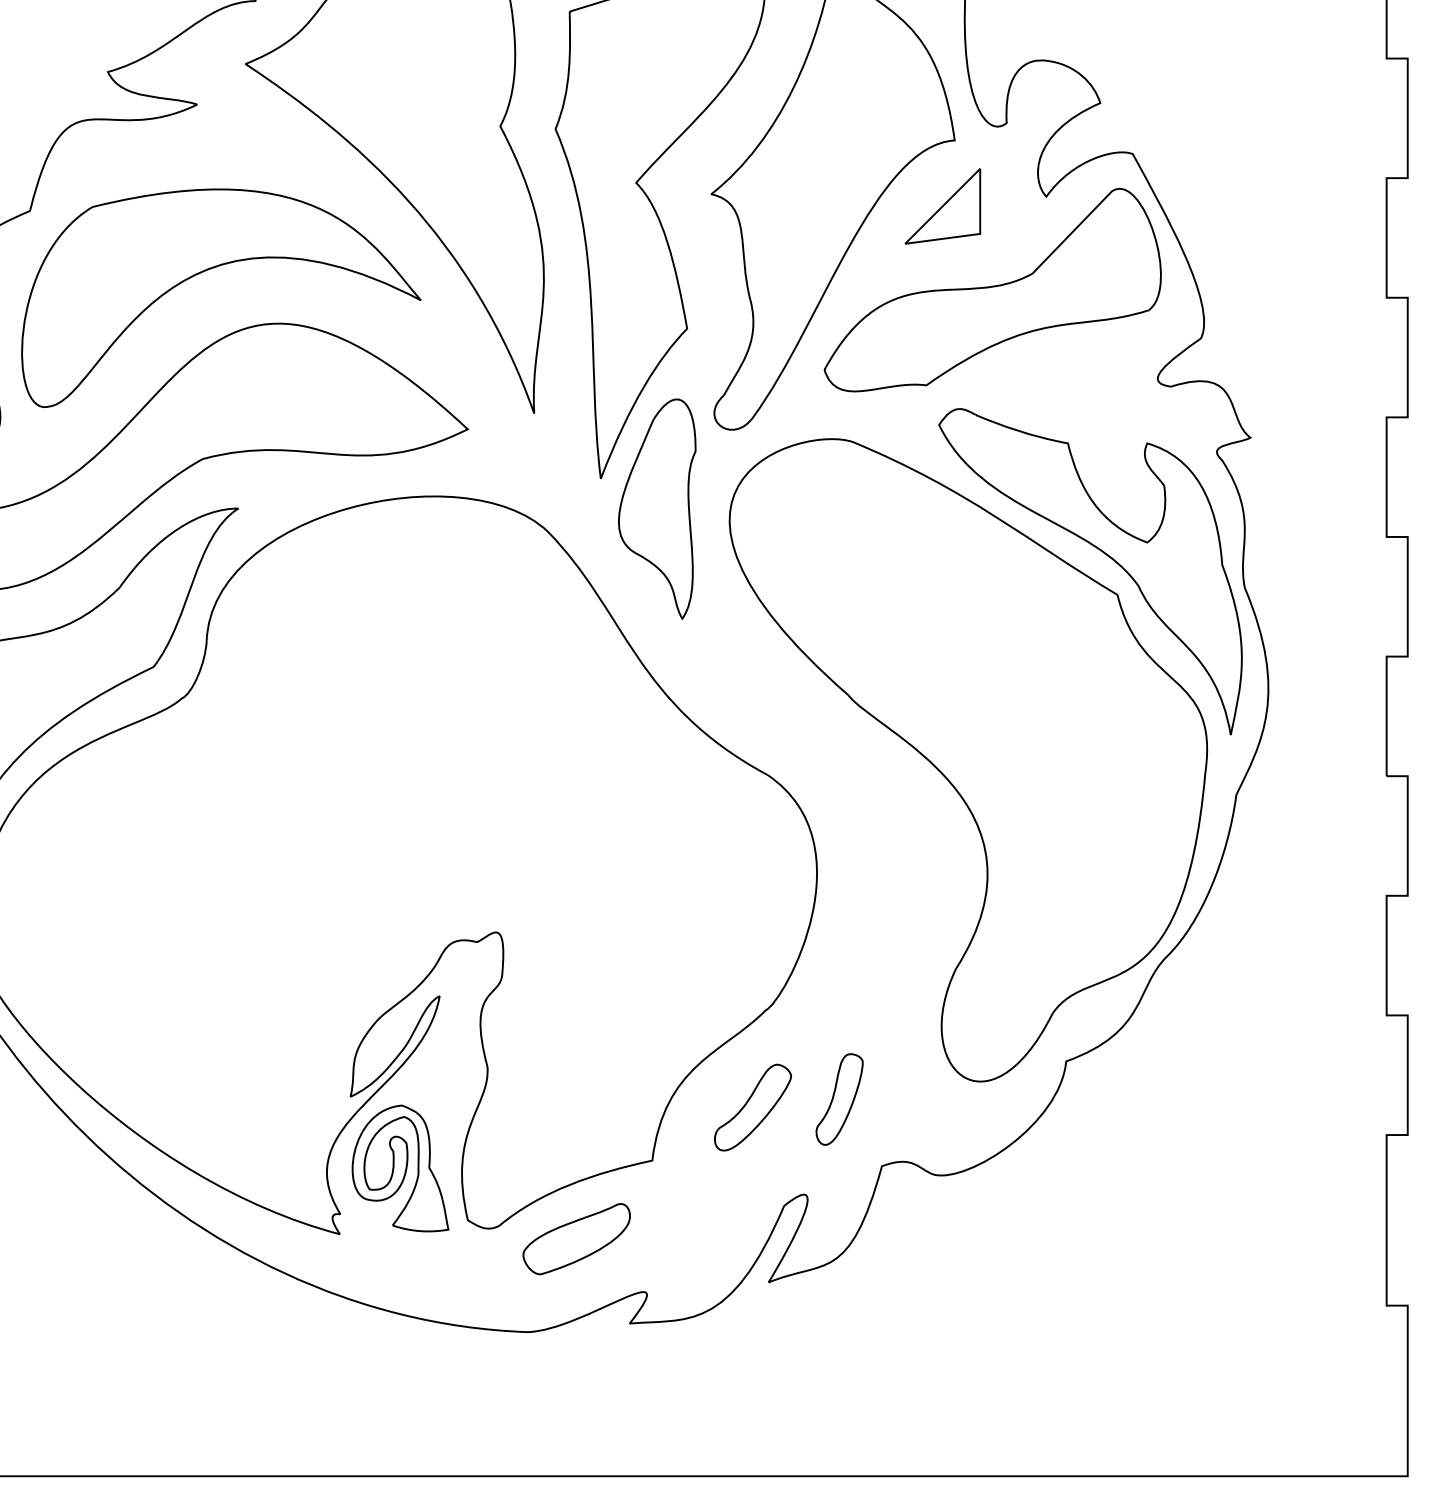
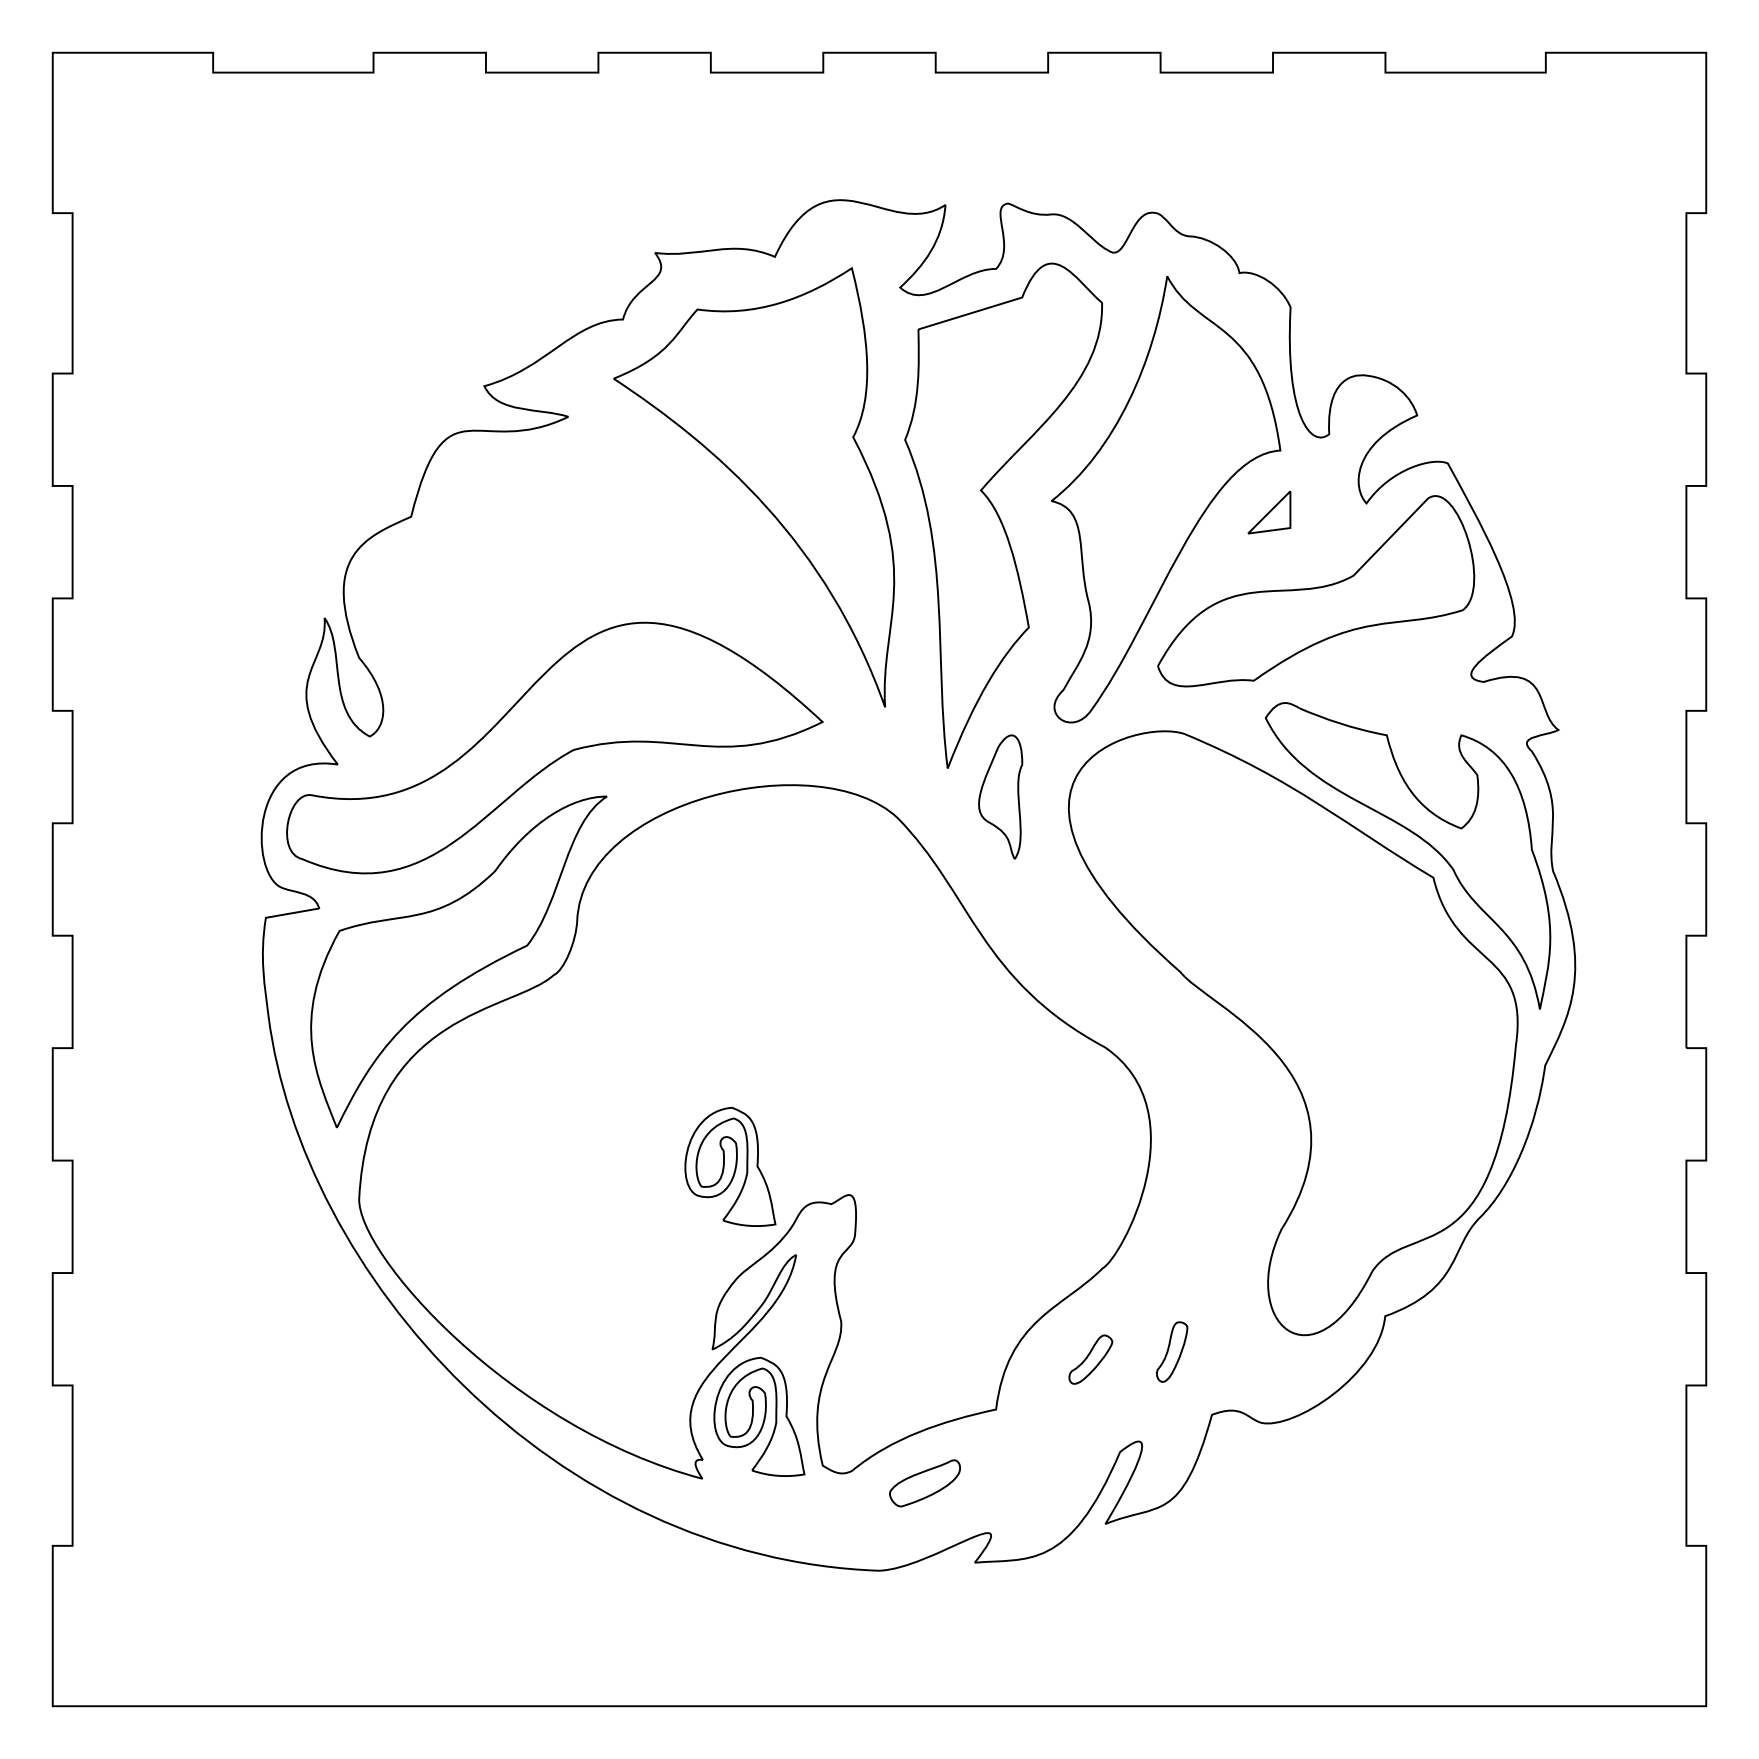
part: (943, 206) -> (1269, 512), size x0.6
part: (212, 269) -> (582, 571), removed
part: (656, 509) -> (1000, 797), size x0.6
part: (369, 902) -> (730, 1166), added
part: (838, 1098) -> (1171, 1351), size x0.7
part: (752, 1107) -> (1090, 1359), size x0.6
part: (576, 1239) -> (924, 1483), size x0.7

